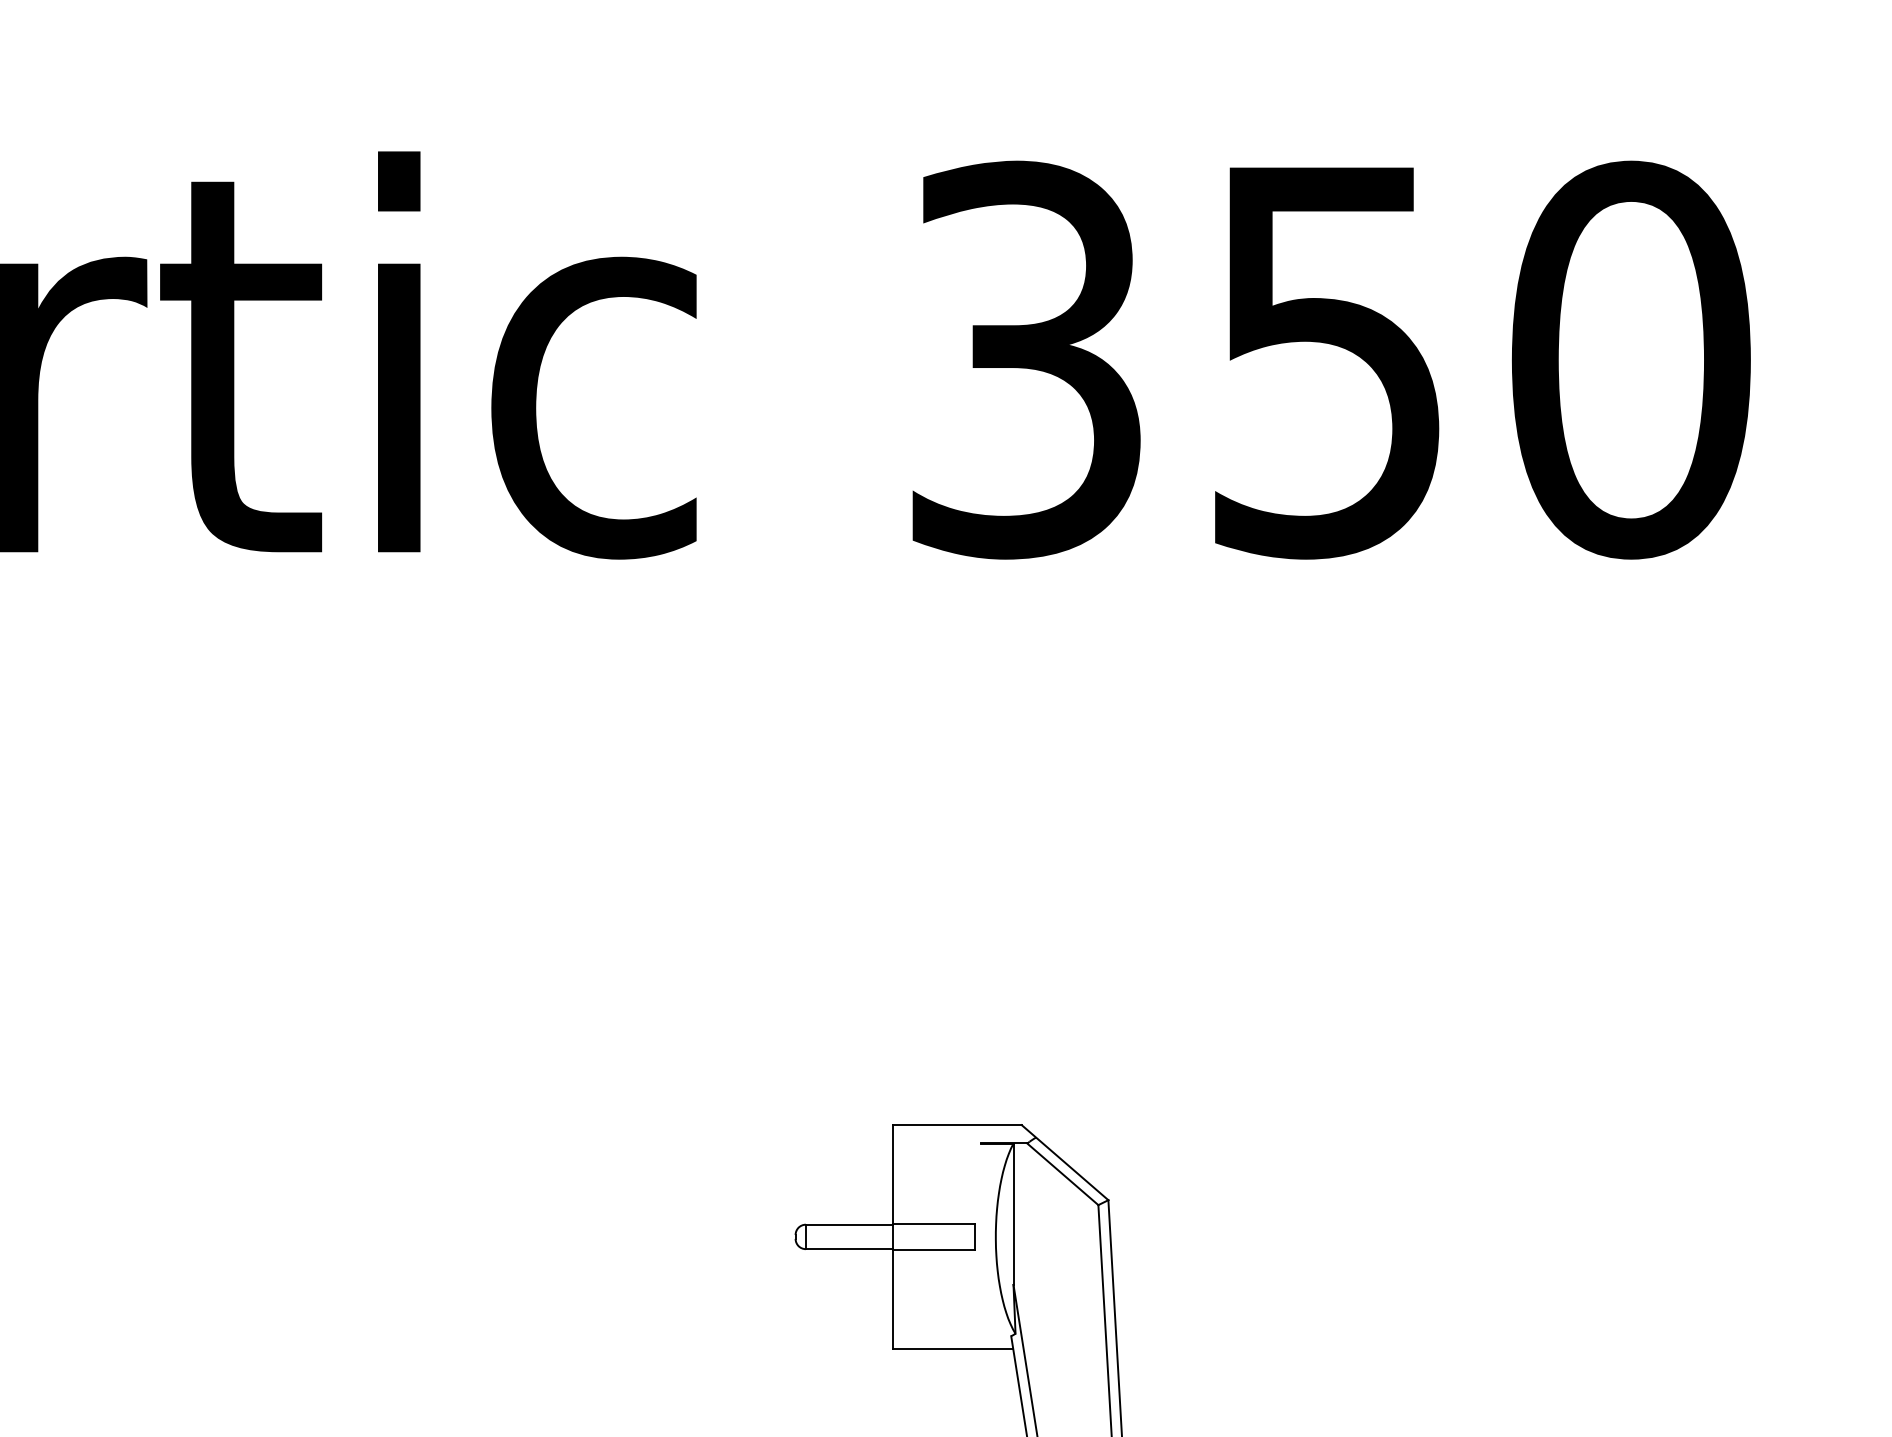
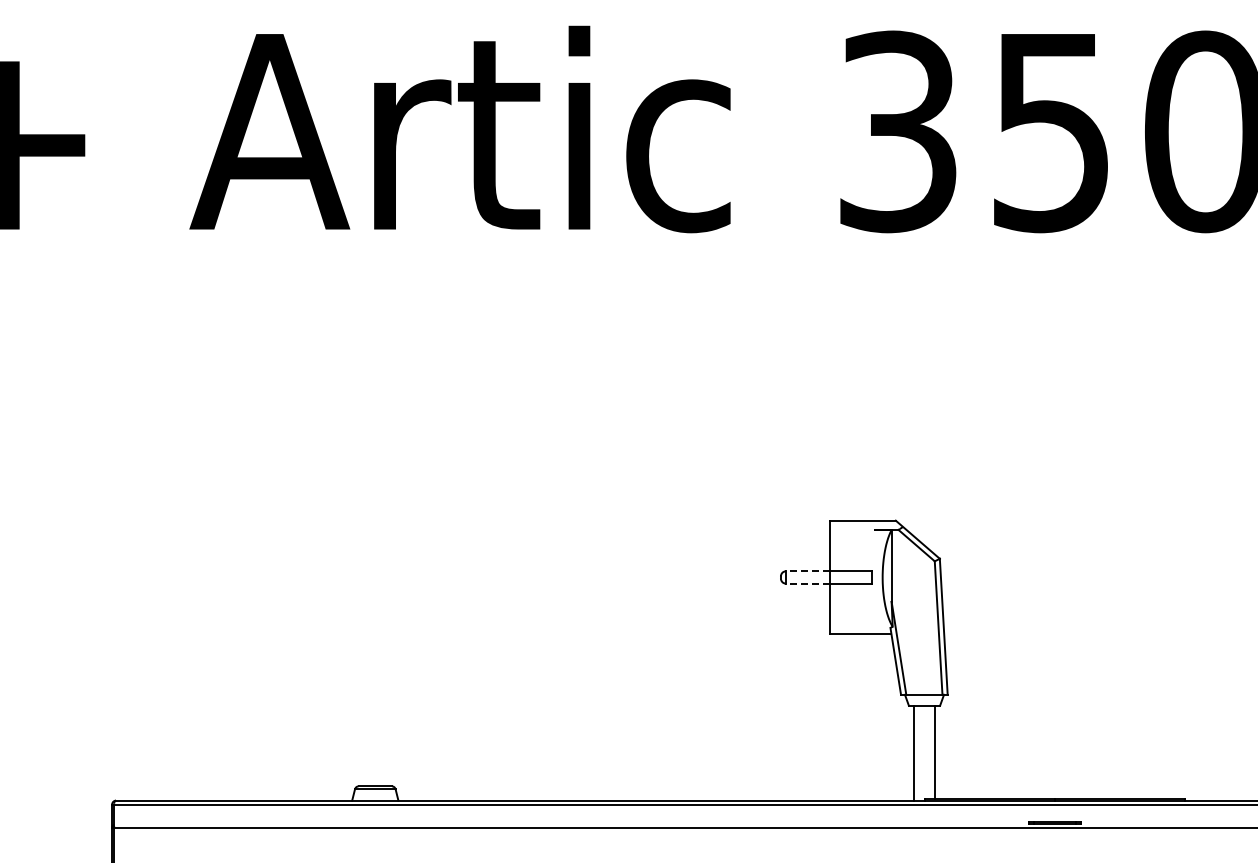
line: (847, 1225) -> (807, 571), solid -> dashed
line: (847, 1248) -> (807, 583), solid -> dashed

